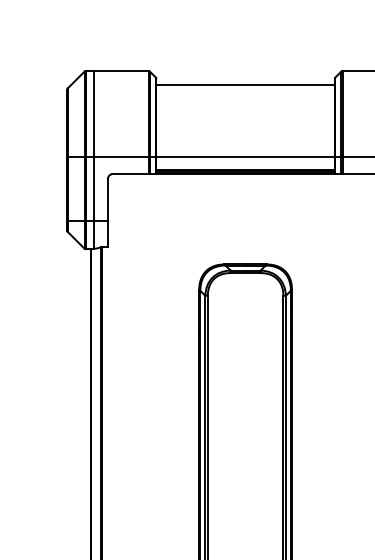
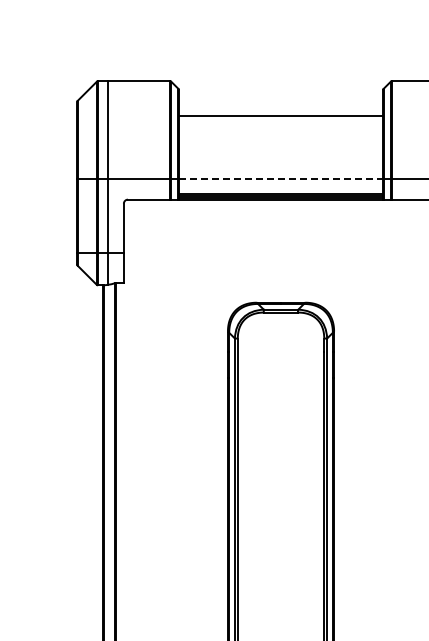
line: (245, 85) -> (280, 115), moved
line: (246, 156) -> (281, 179), solid -> dashed

